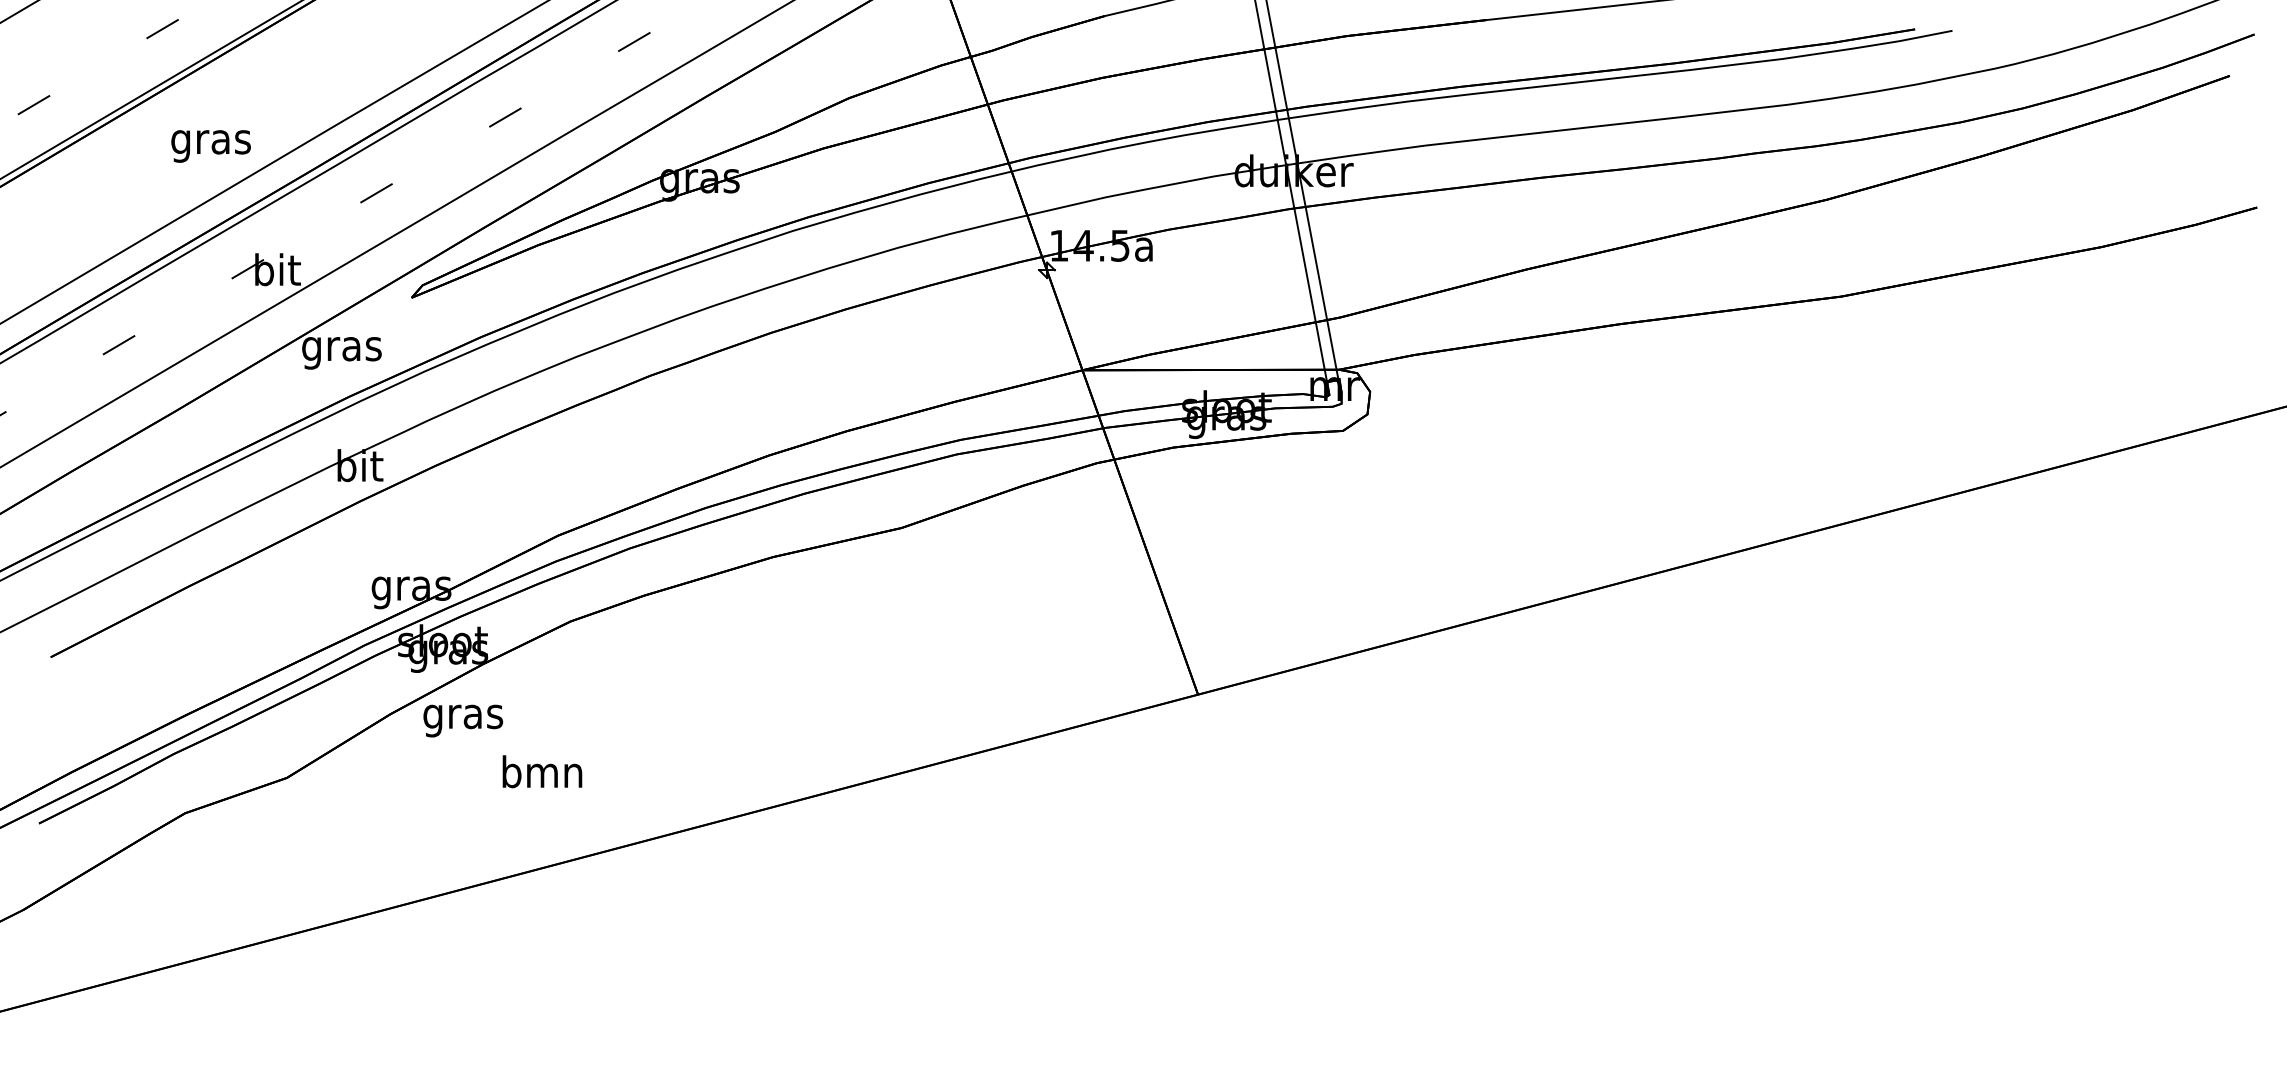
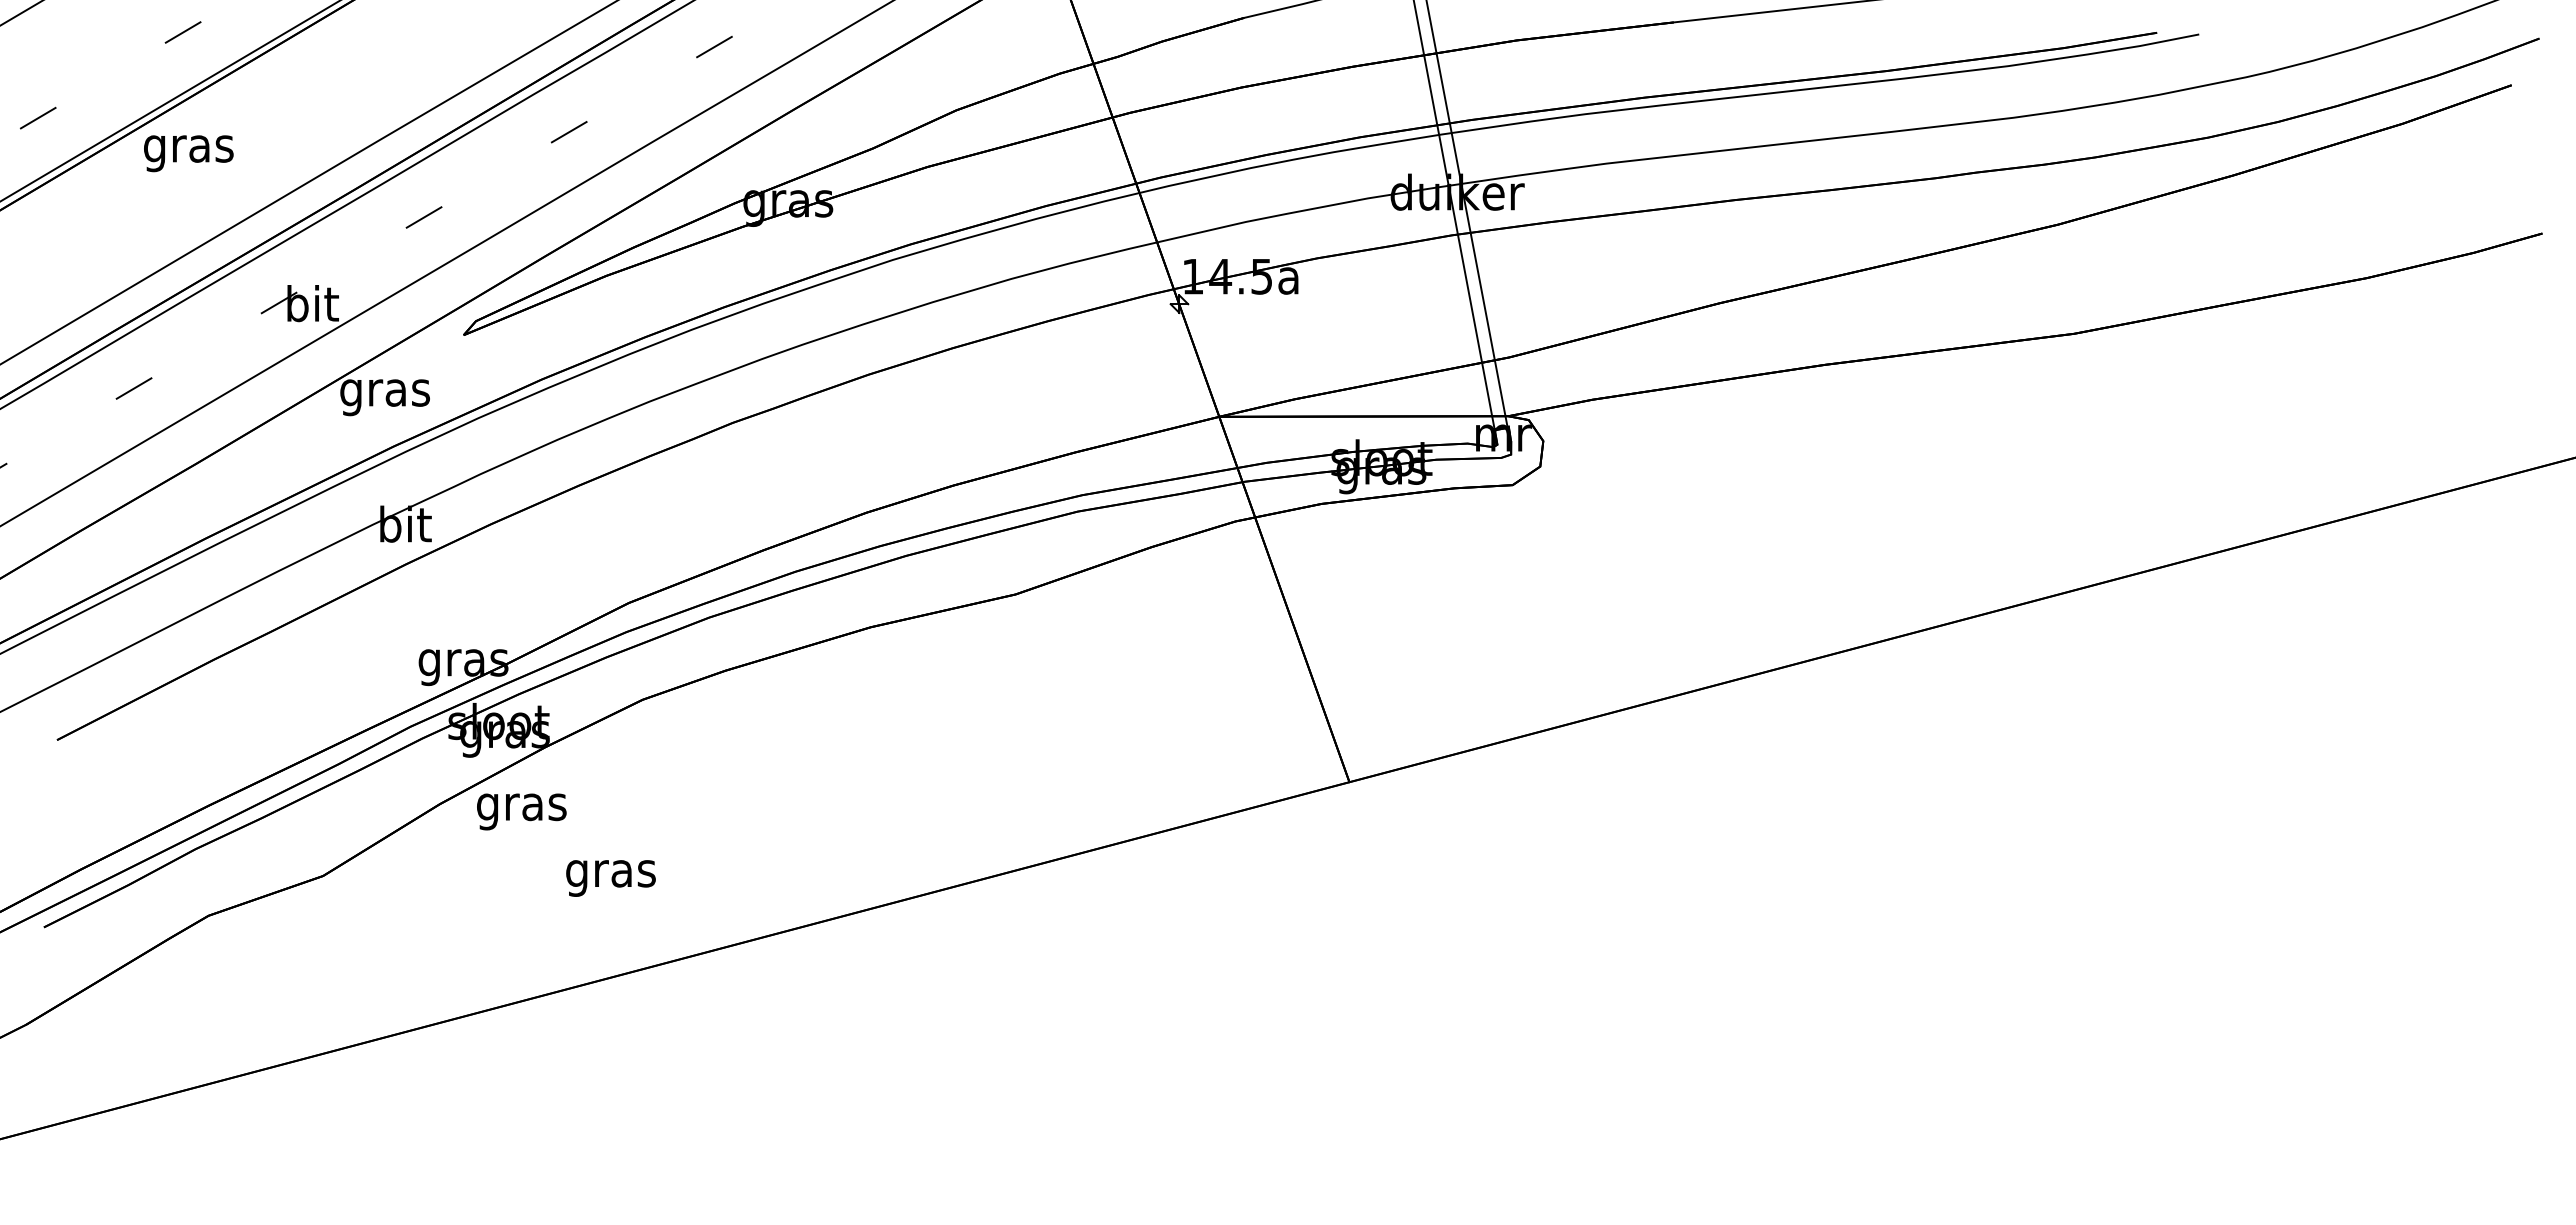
text: (210, 146) -> (188, 153), moved
text: (542, 775) -> (610, 873), bmn -> gras

